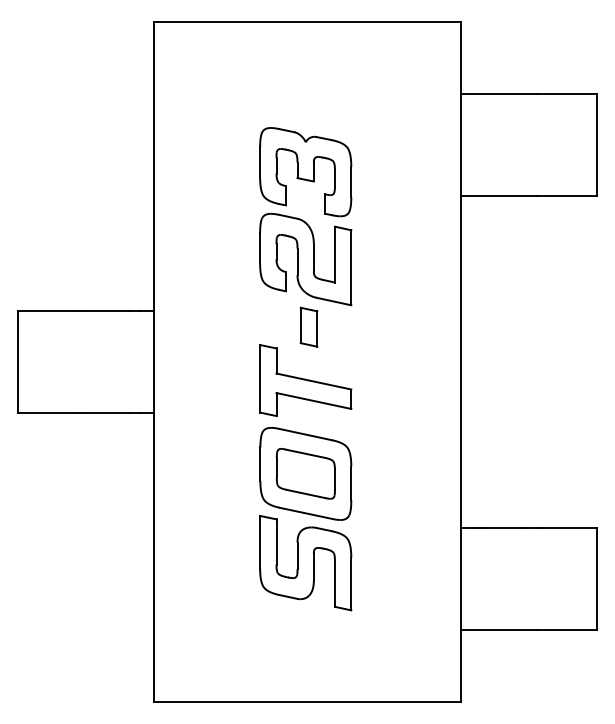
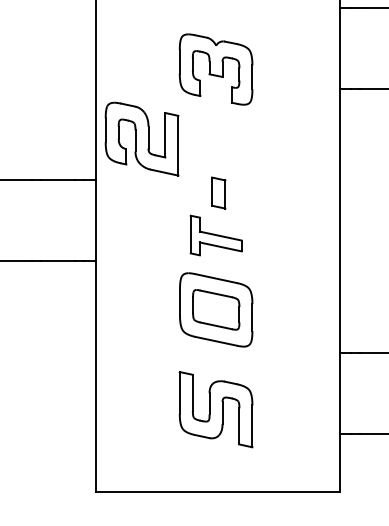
part: (305, 259) -> (141, 139), moved
part: (305, 380) -> (215, 235), size x0.7
part: (305, 563) -> (215, 409), moved

